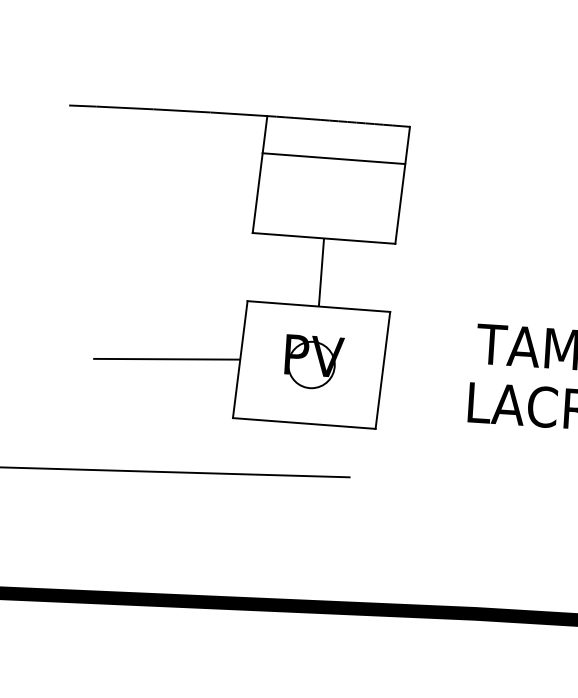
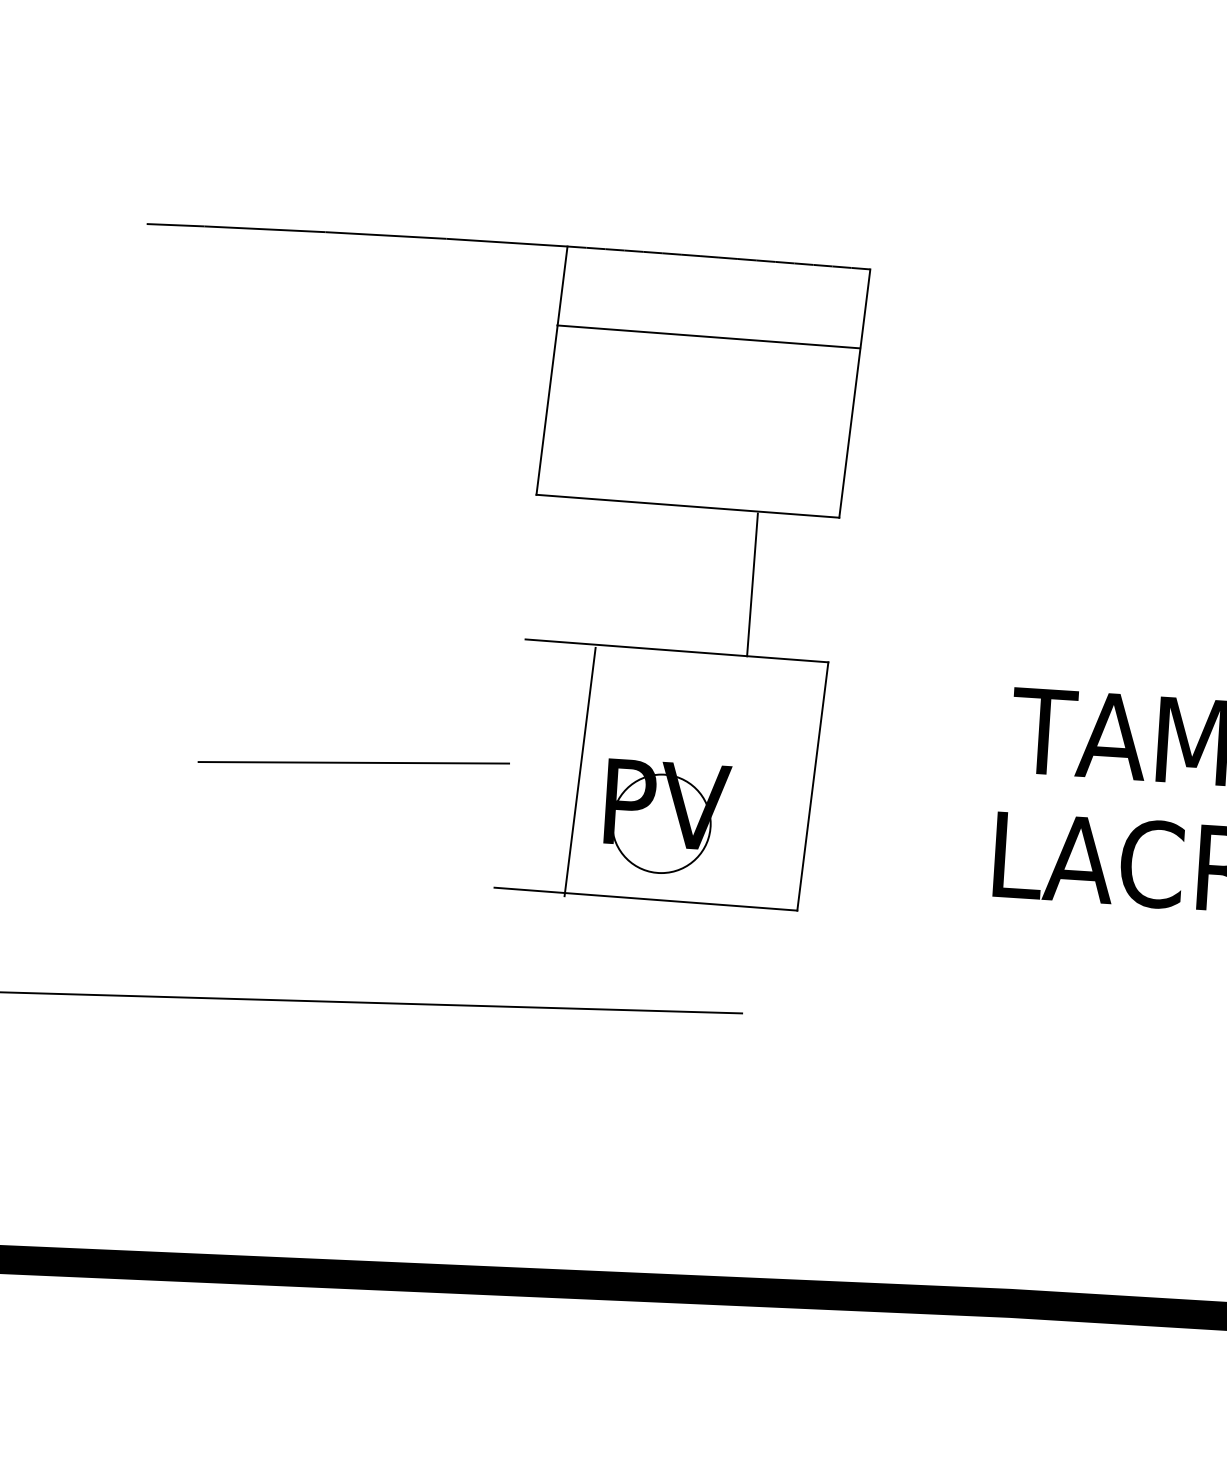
line: (321, 272) -> (752, 584), moved
line: (239, 359) -> (578, 771), moved
part: (314, 361) -> (667, 816), moved

